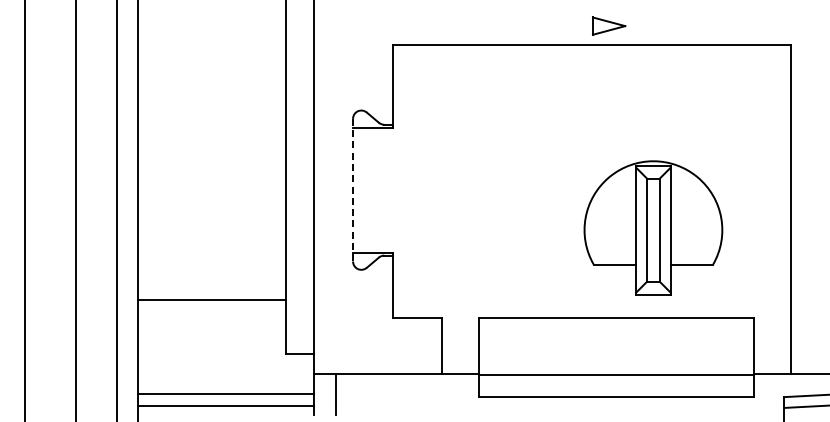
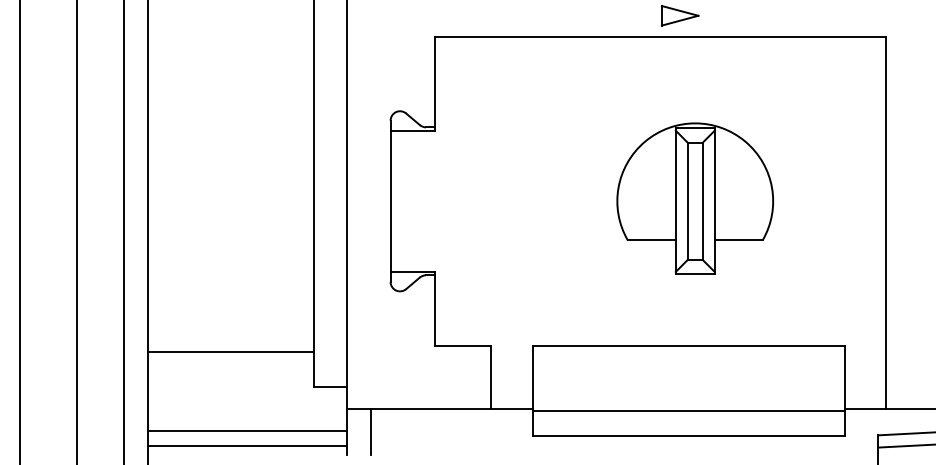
line: (353, 190) -> (391, 201), dashed -> solid
part: (653, 227) -> (695, 198), moved
line: (211, 299) -> (230, 352), moved

